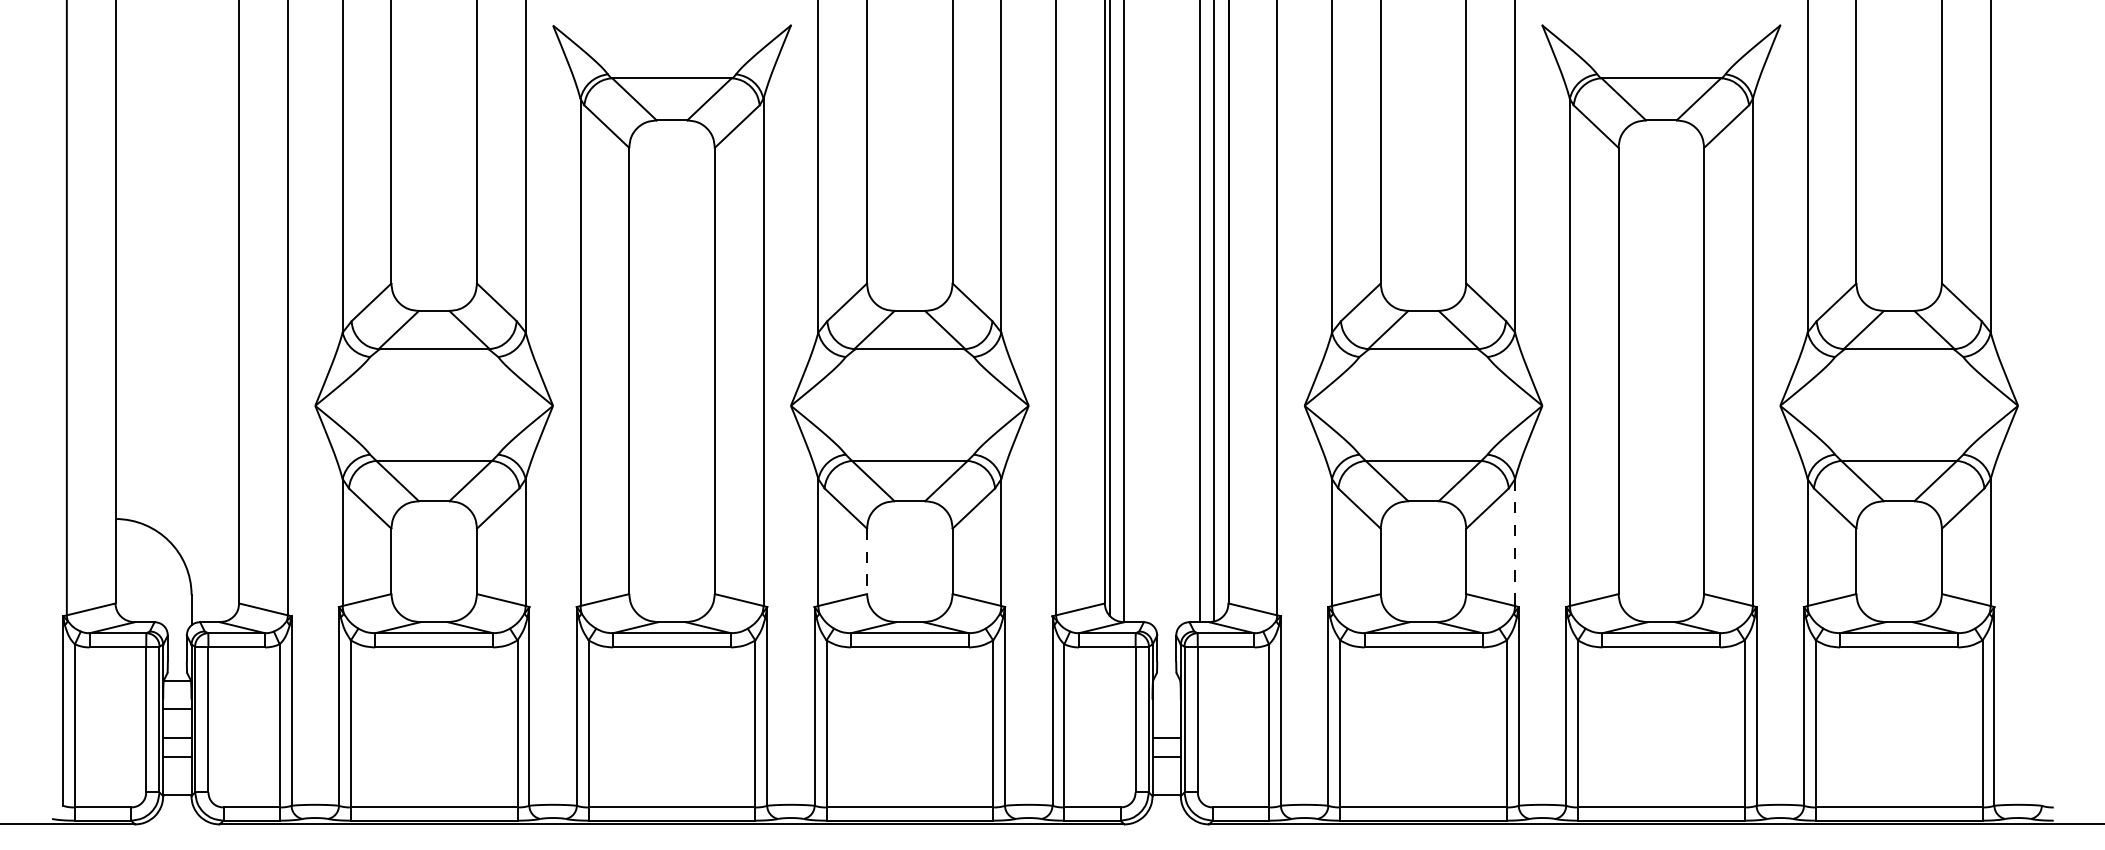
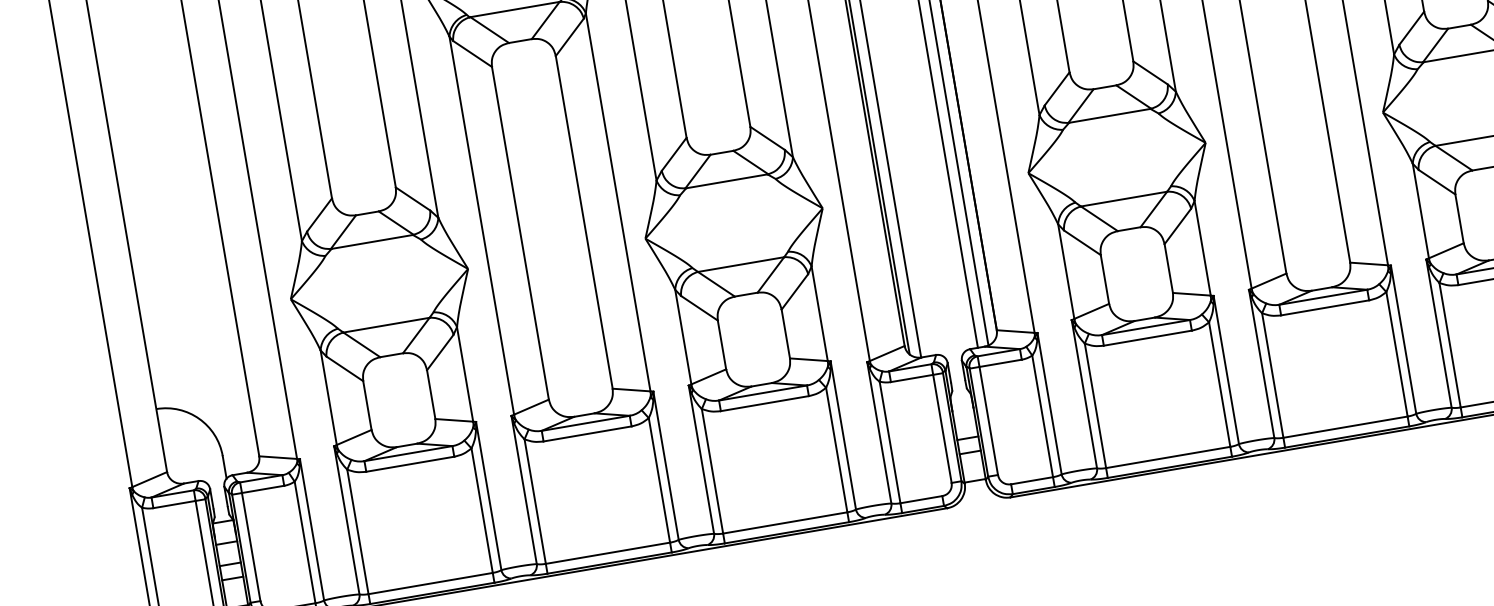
line: (1515, 543) -> (1203, 248), dashed -> solid
line: (867, 561) -> (722, 344), dashed -> solid

